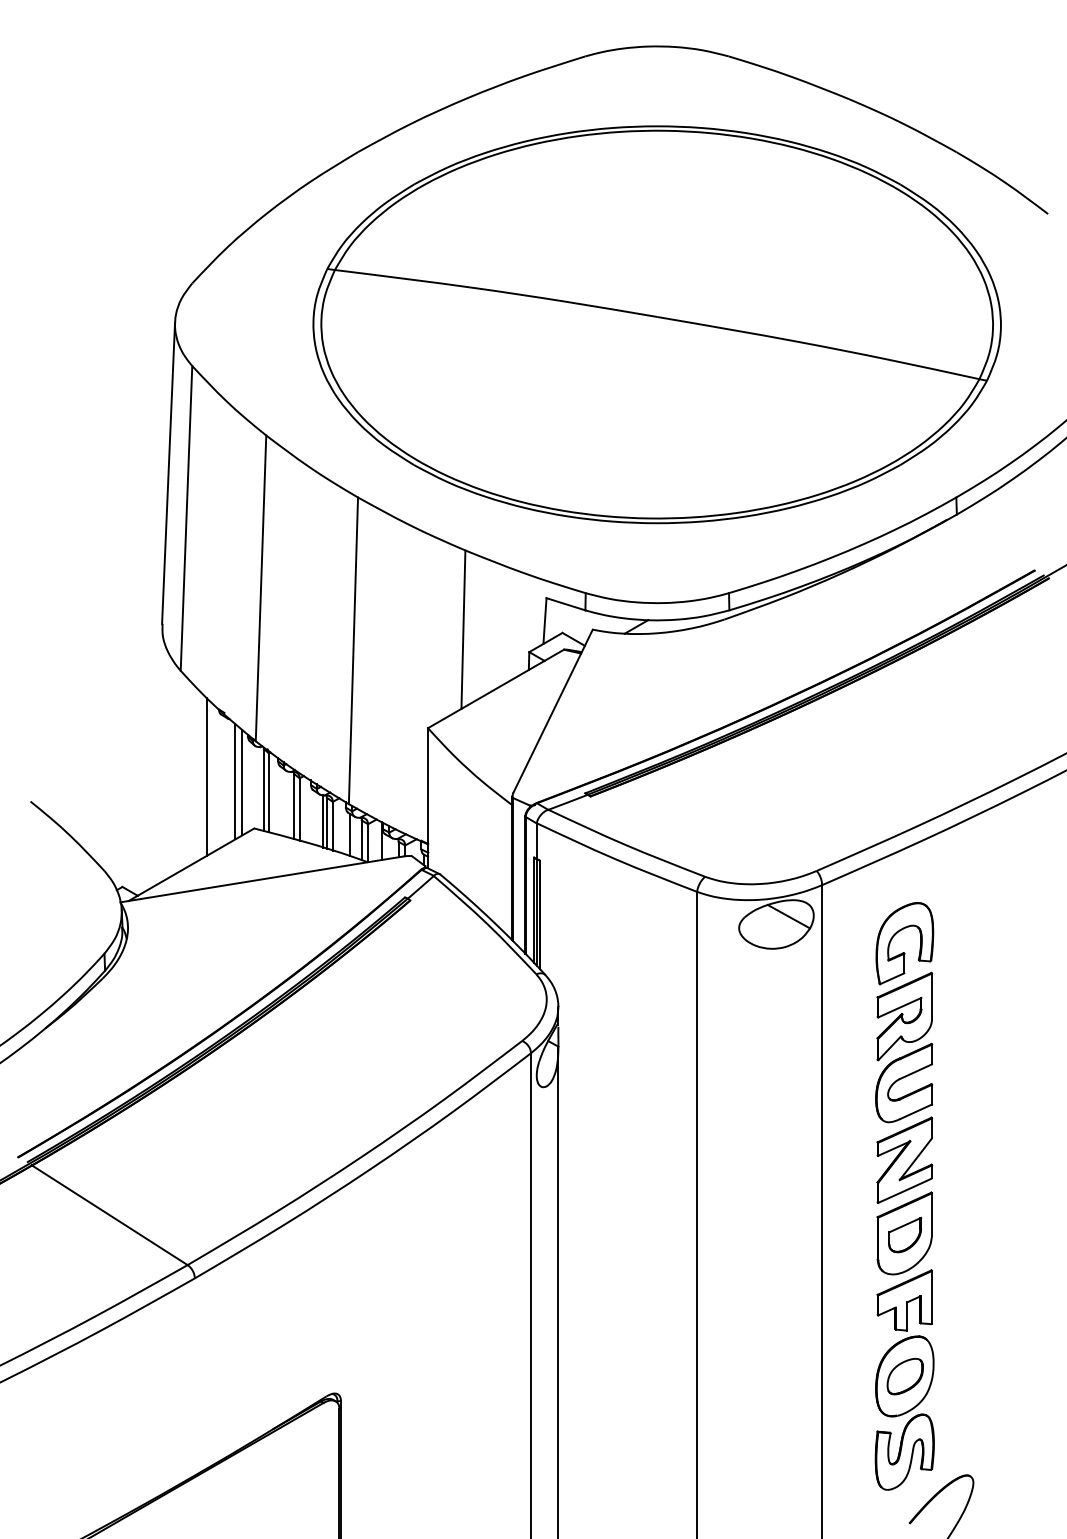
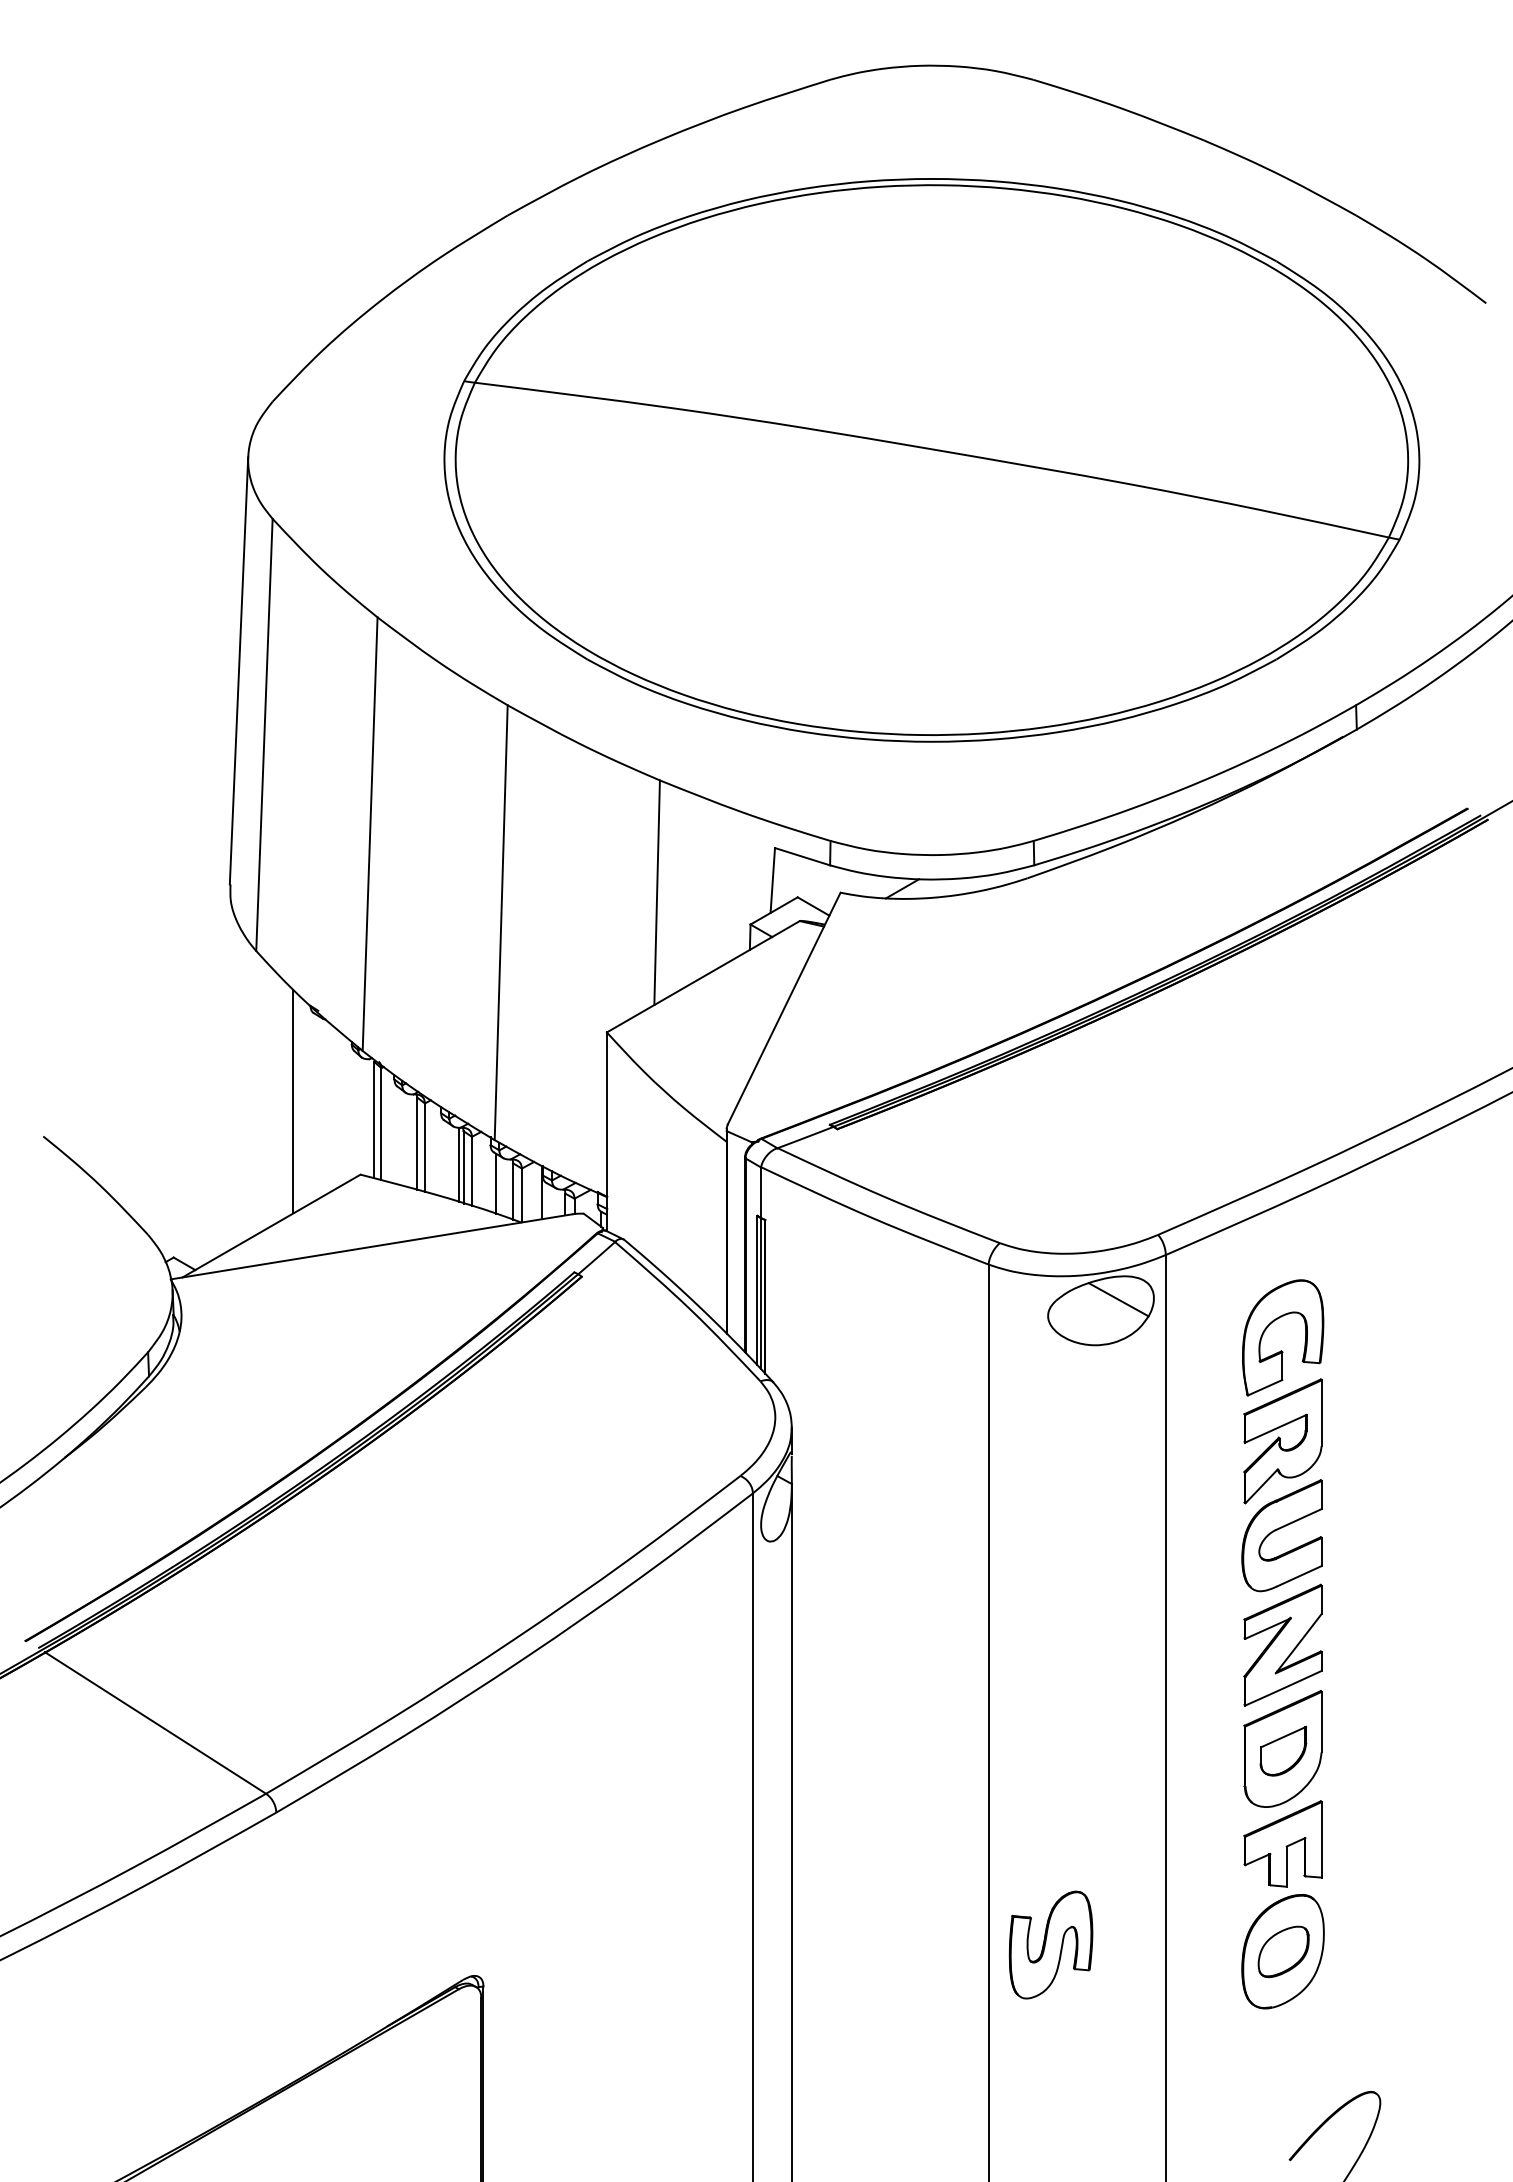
line: (235, 781) -> (333, 1108), removed
line: (242, 782) -> (343, 1109), removed
part: (905, 1451) -> (1051, 1944), moved

